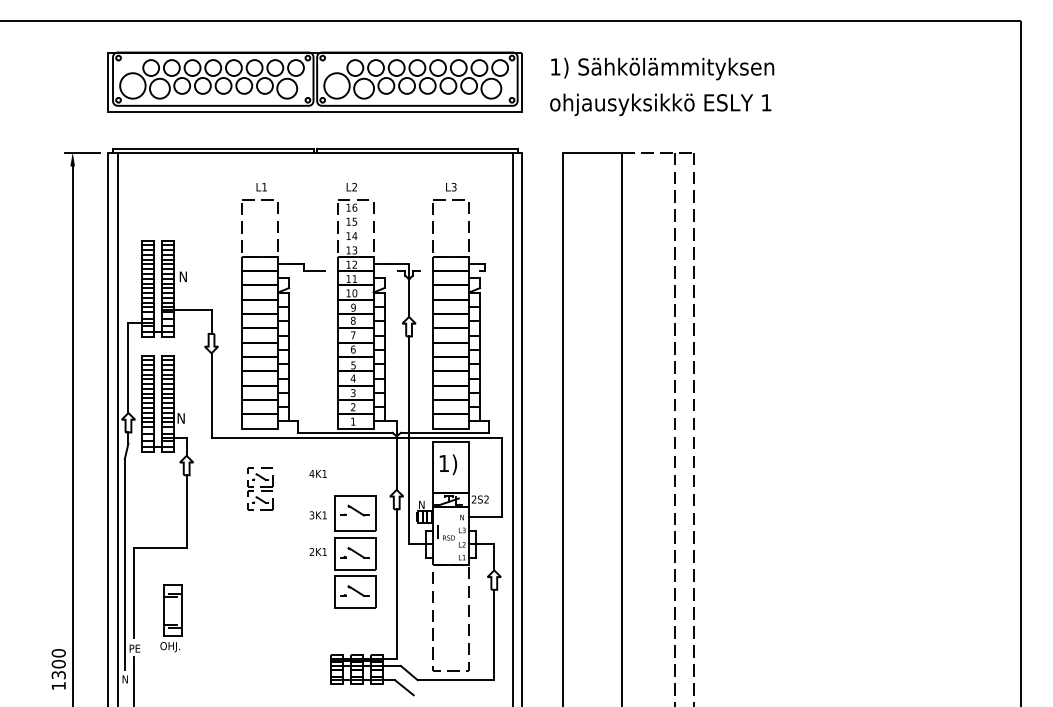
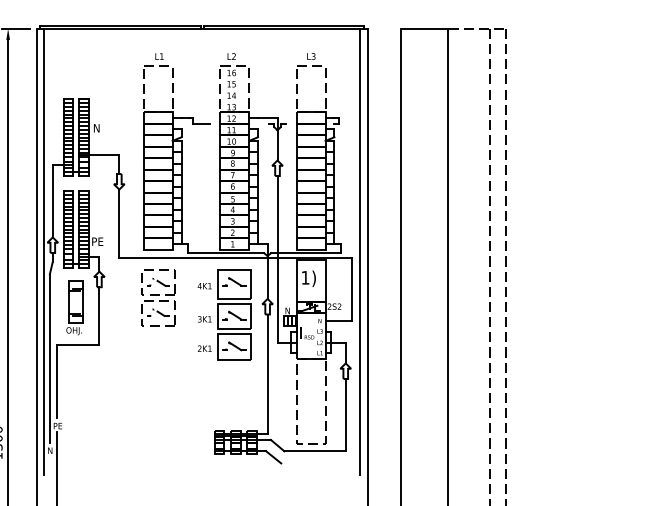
text: (185, 418) -> (98, 241), N -> PE
part: (259, 488) -> (157, 297), size x1.67
part: (355, 551) -> (234, 314), moved
part: (171, 618) -> (75, 308), moved

